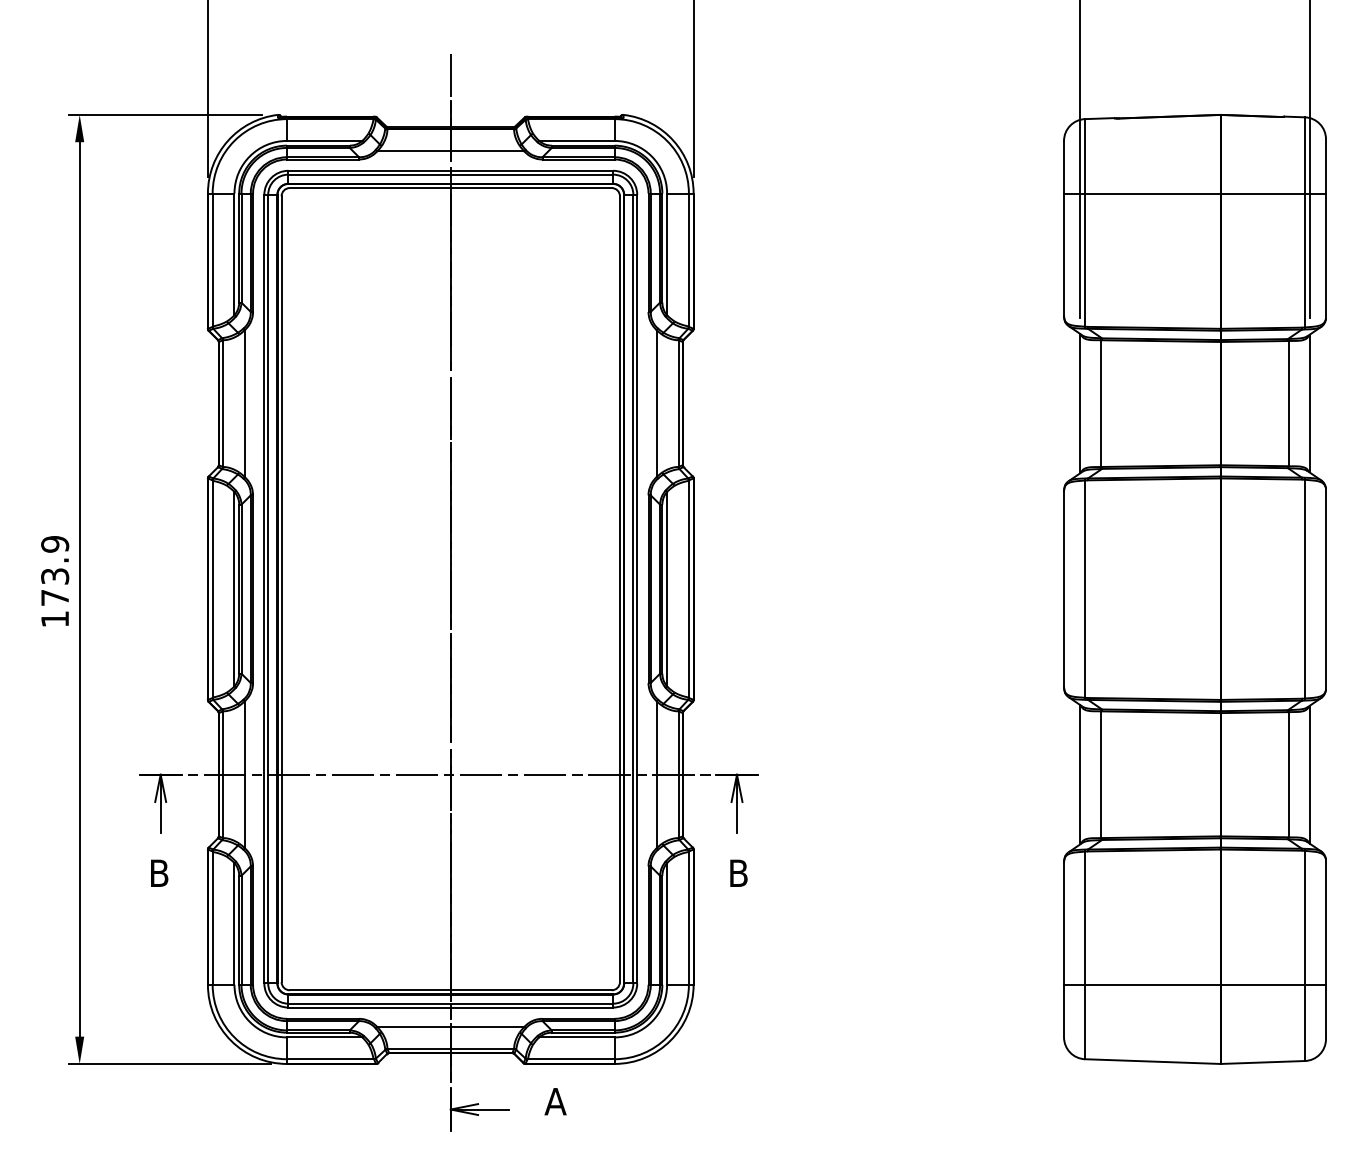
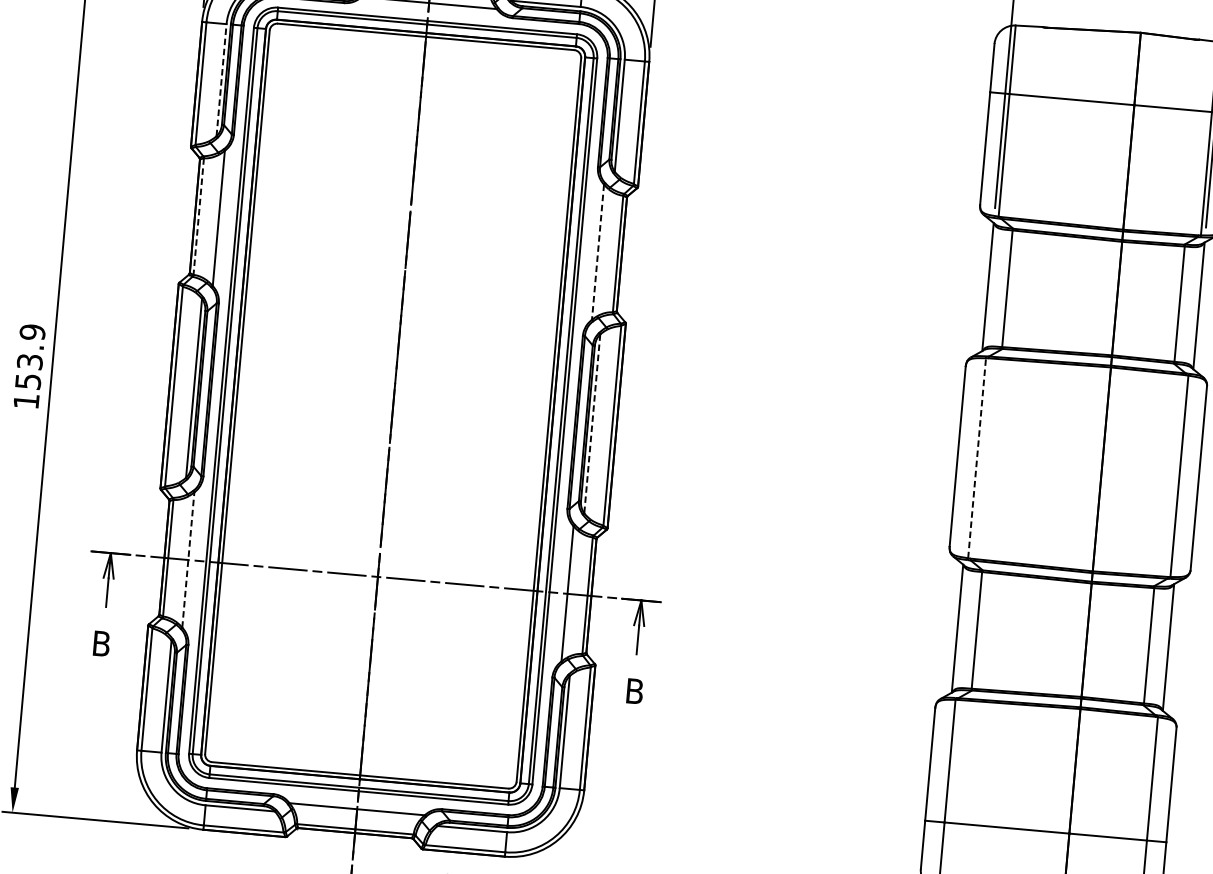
line: (234, 254) -> (221, 80), solid -> dashed
line: (656, 403) -> (597, 252), solid -> dashed
line: (223, 404) -> (199, 217), solid -> dashed
line: (667, 589) -> (592, 424), solid -> dashed
line: (1085, 589) -> (977, 458), solid -> dashed
text: (55, 597) -> (28, 381), 173.9 -> 153.9
line: (244, 774) -> (188, 559), solid -> dashed

